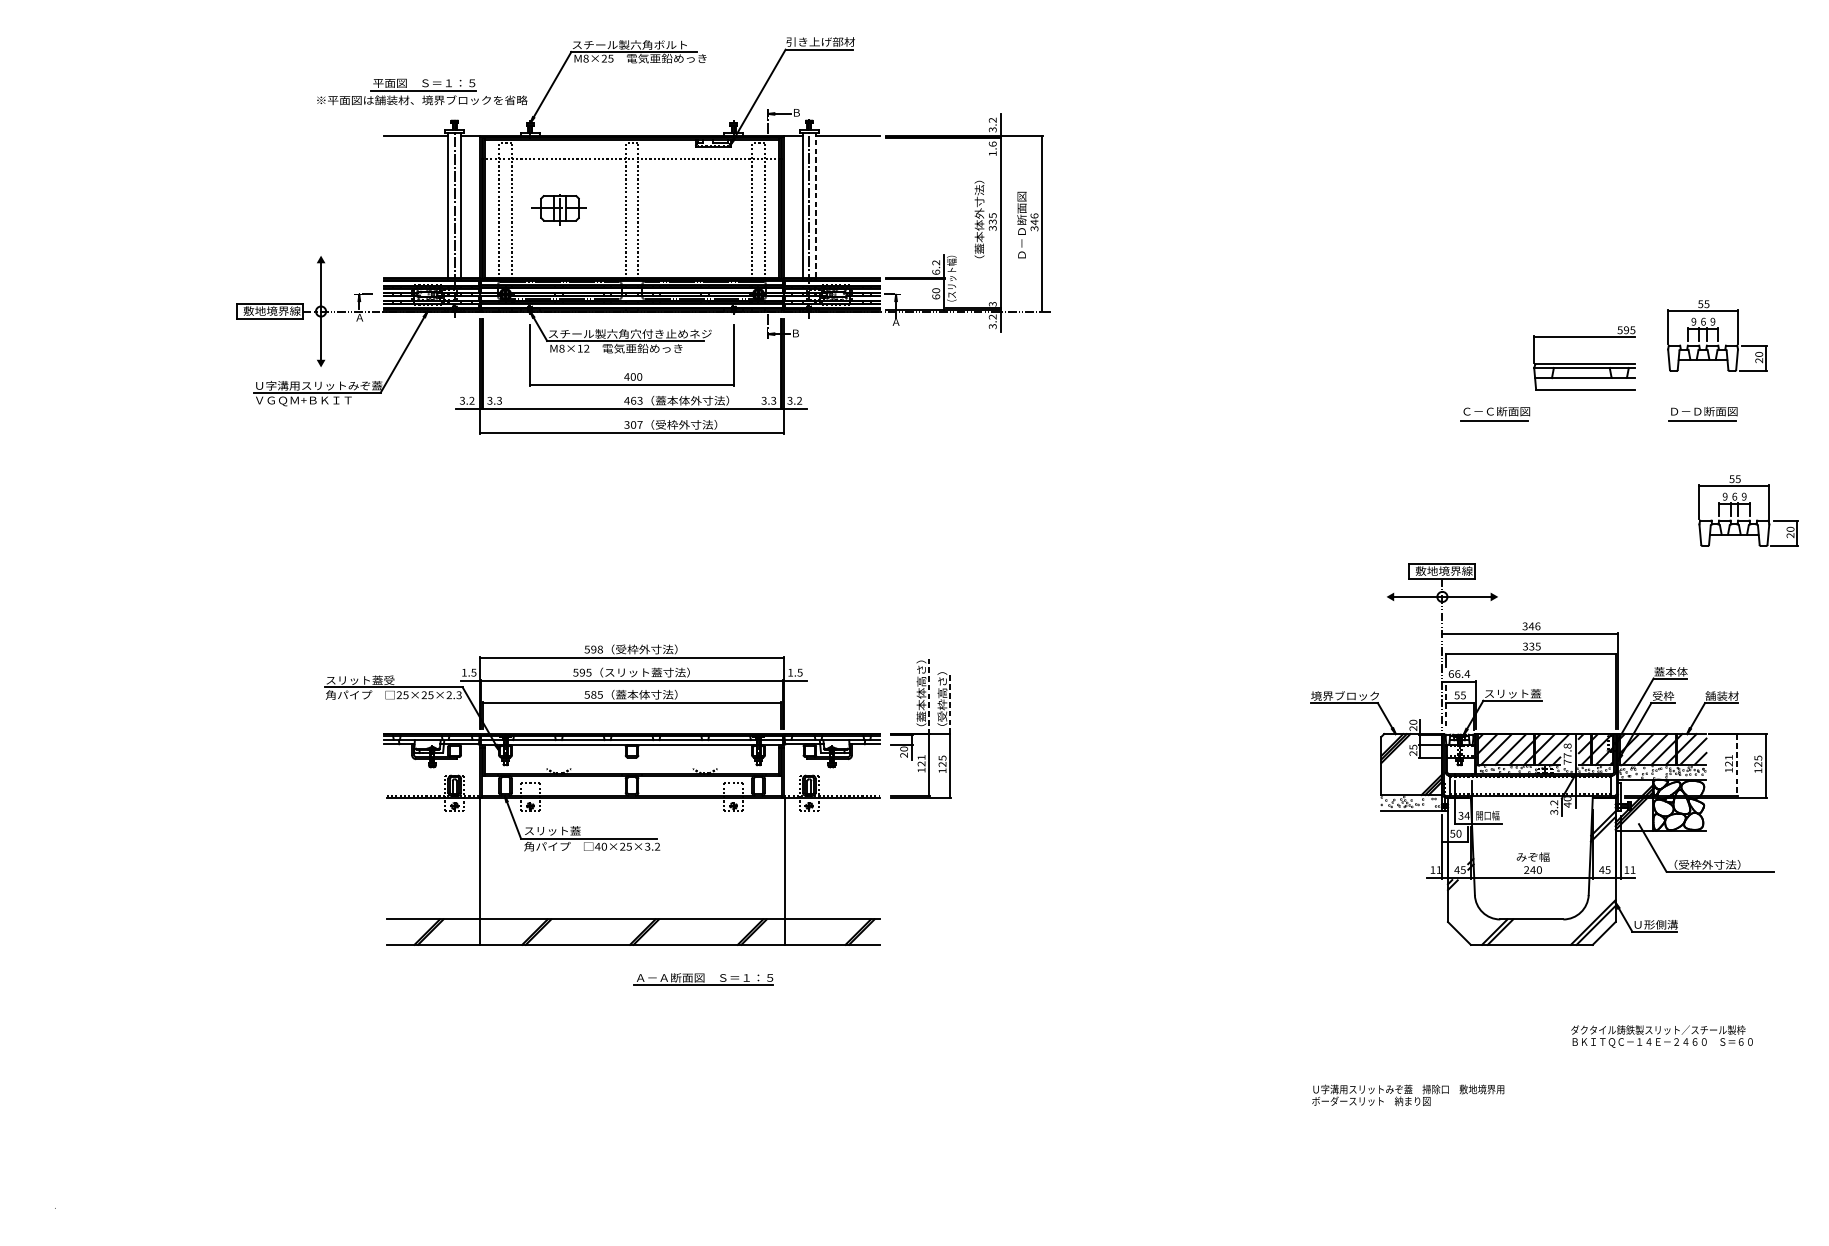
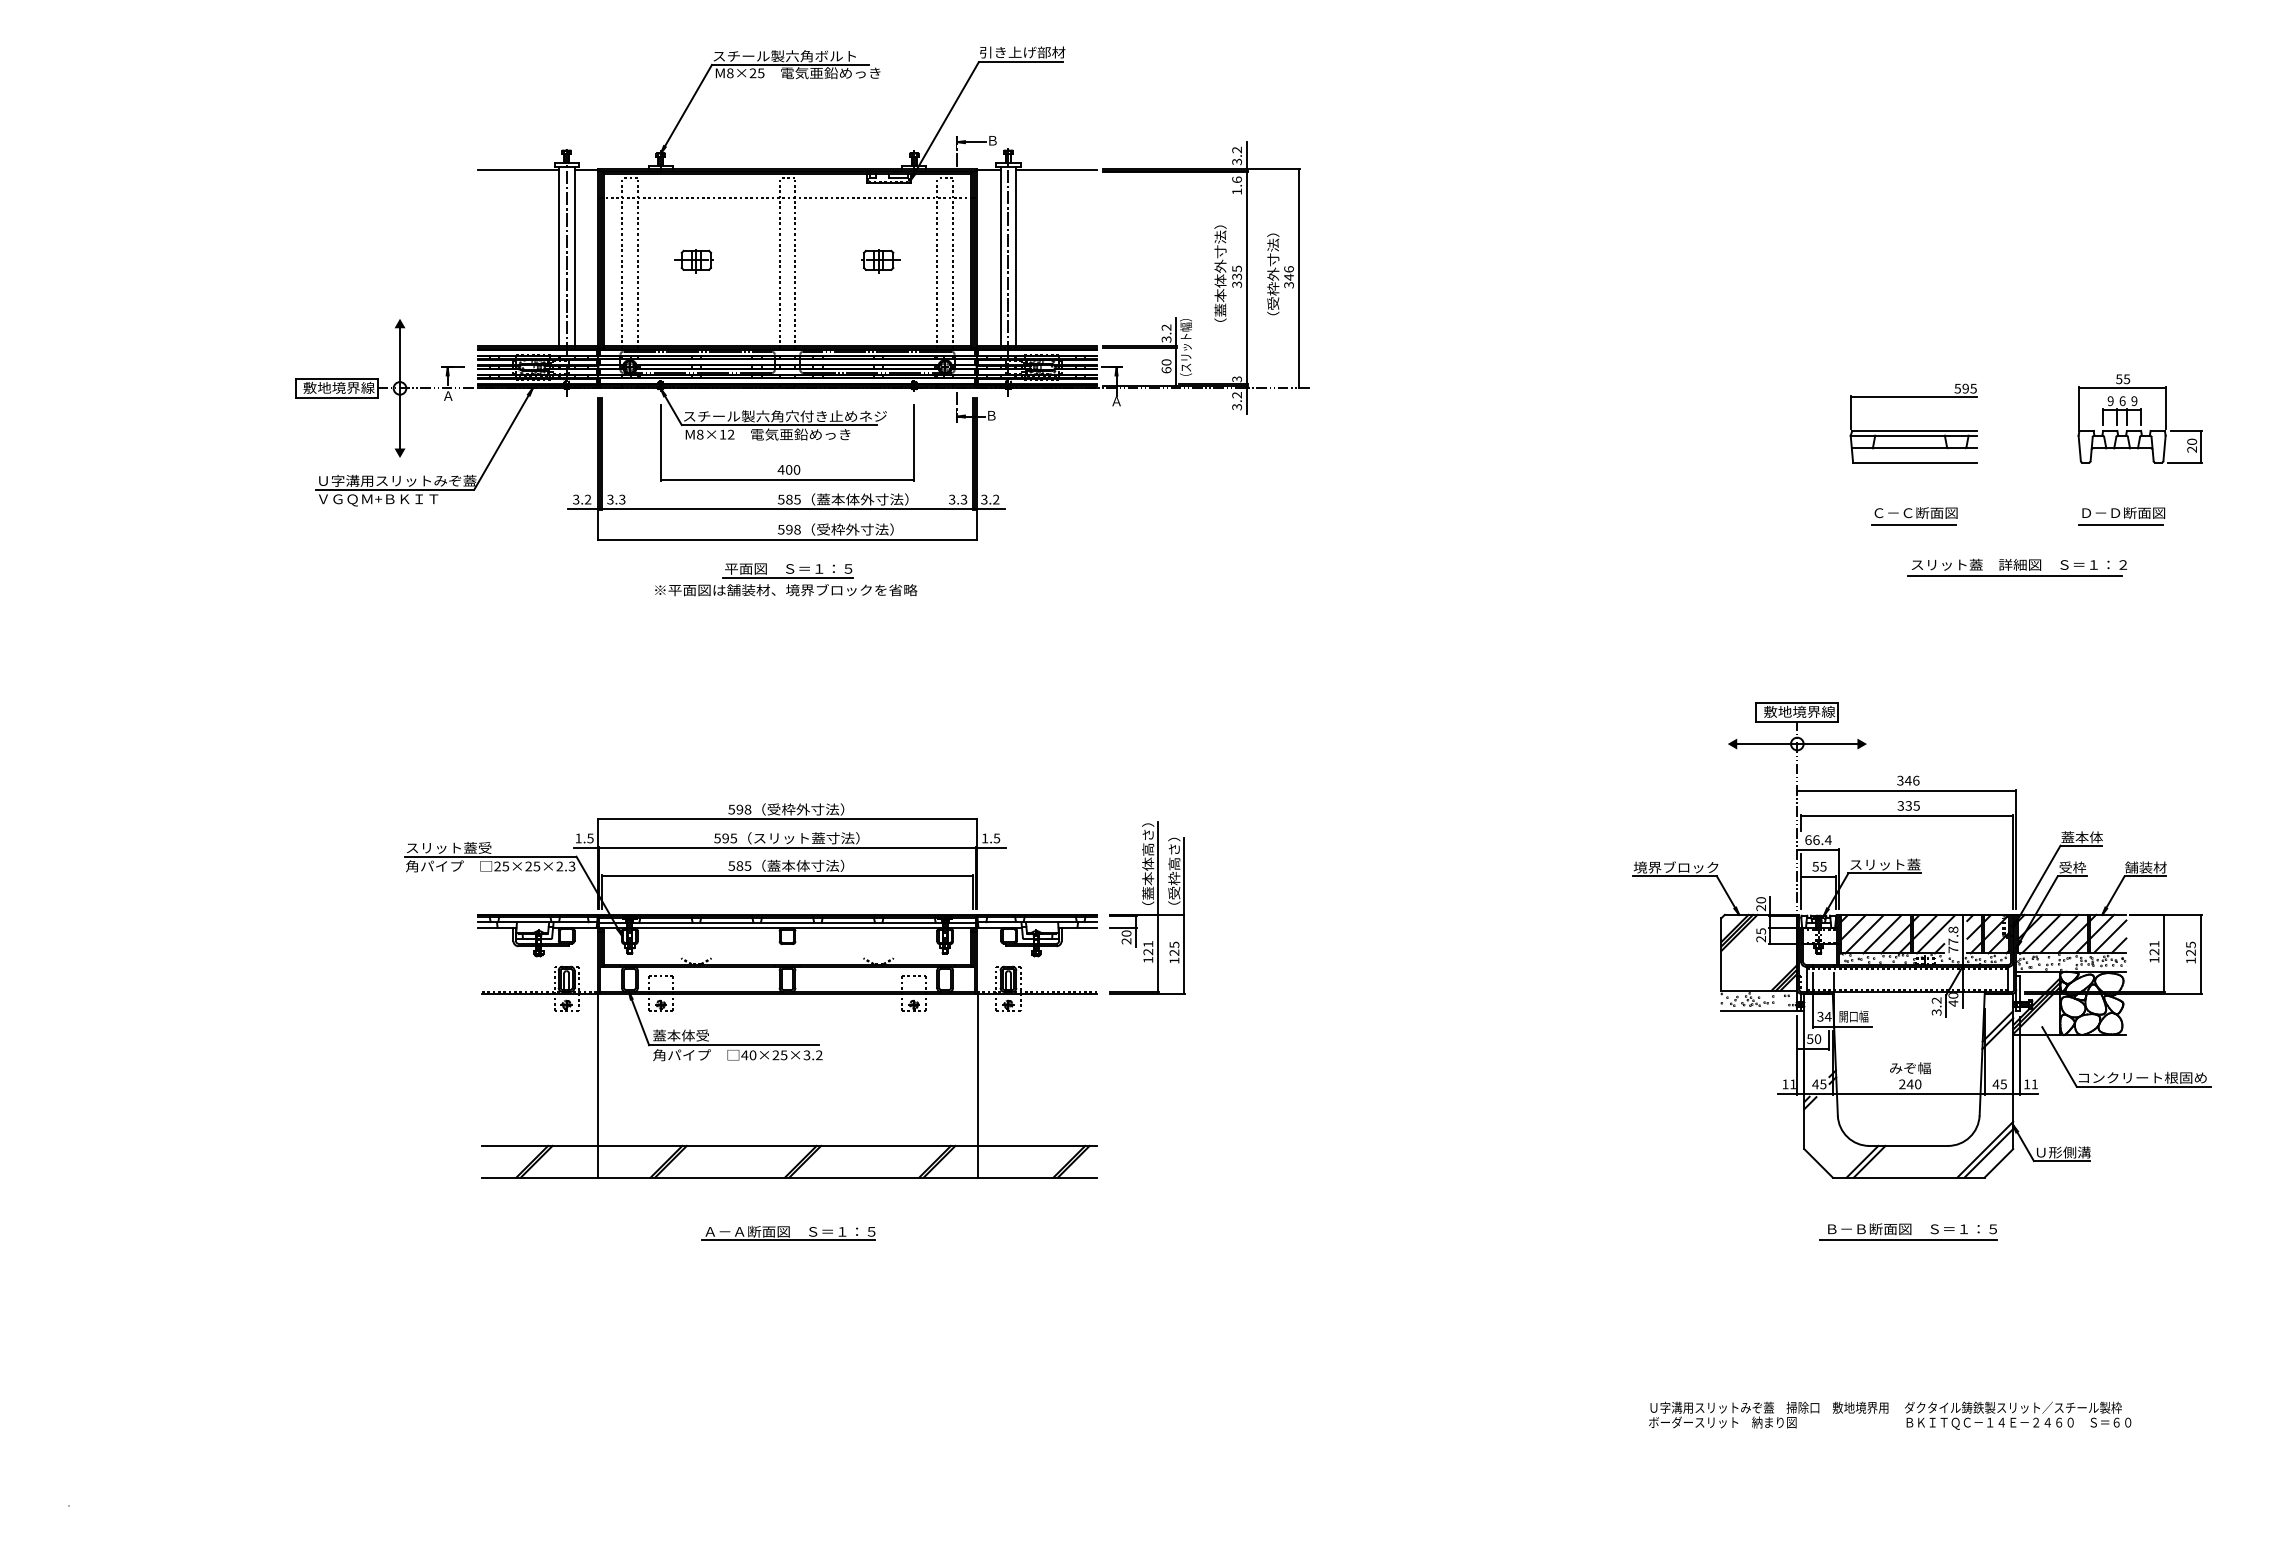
part: (422, 91) -> (786, 579), moved
line: (815, 205) -> (1016, 256), dashed -> solid
part: (556, 209) -> (693, 261), size x0.62
part: (706, 209) -> (880, 261), added
text: (1022, 222) -> (1273, 277), Ｄ－Ｄ断面図 -> （受枠外寸法）
text: (936, 272) -> (1166, 339), 6.2 -> 3.2
part: (1584, 363) -> (1913, 430), moved
text: (632, 400) -> (788, 499), 463 -> 585
part: (1495, 414) -> (1914, 516), moved
text: (633, 424) -> (789, 529), 307 -> 598
part: (1619, 455) -> (2017, 567), added
part: (1748, 510) -> (2178, 636), removed
line: (929, 696) -> (1158, 868), dashed -> solid
line: (950, 702) -> (1184, 875), dashed -> solid
line: (1445, 707) -> (1801, 881), dashed -> solid
line: (1737, 765) -> (2164, 954), dashed -> solid
text: (552, 830) -> (688, 1035), スリット蓋 -> 蓋本体受
text: (1719, 864) -> (2142, 1077), （受枠外寸法） -> コンクリート根固め
part: (703, 978) -> (788, 1232), moved
part: (1531, 988) -> (1908, 1231), added
text: (1662, 1036) -> (2018, 1415), moved
text: (1408, 1094) -> (1768, 1414), moved

